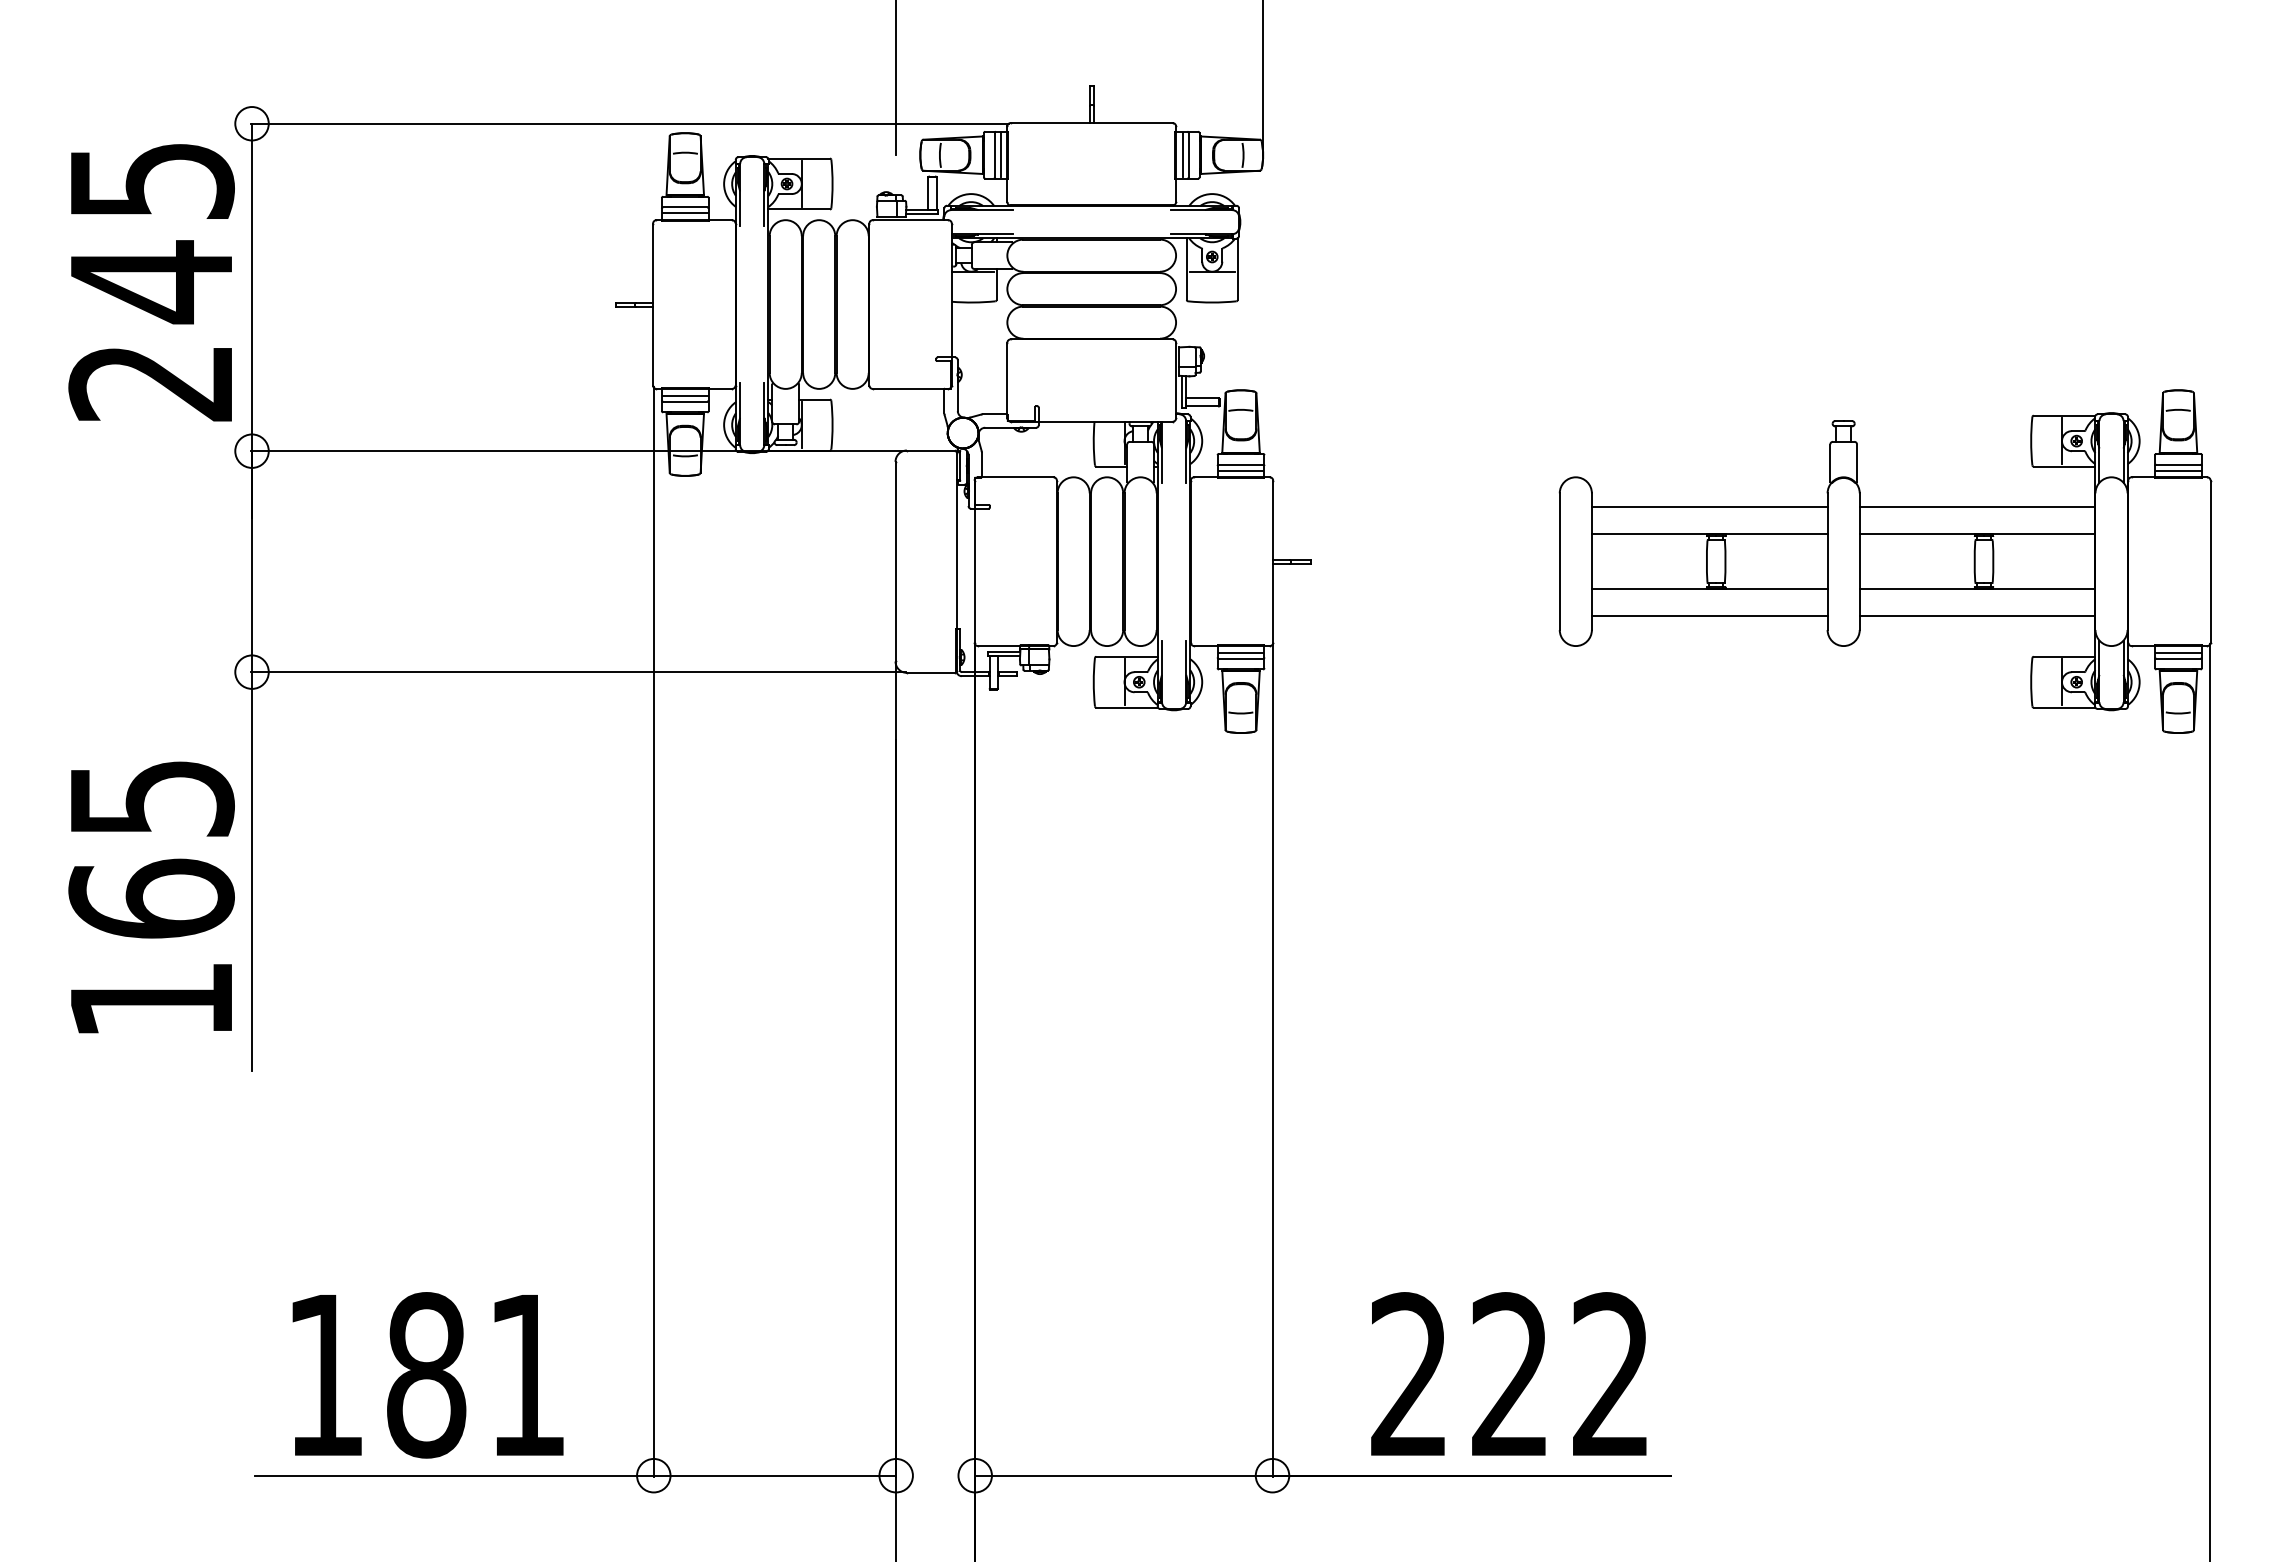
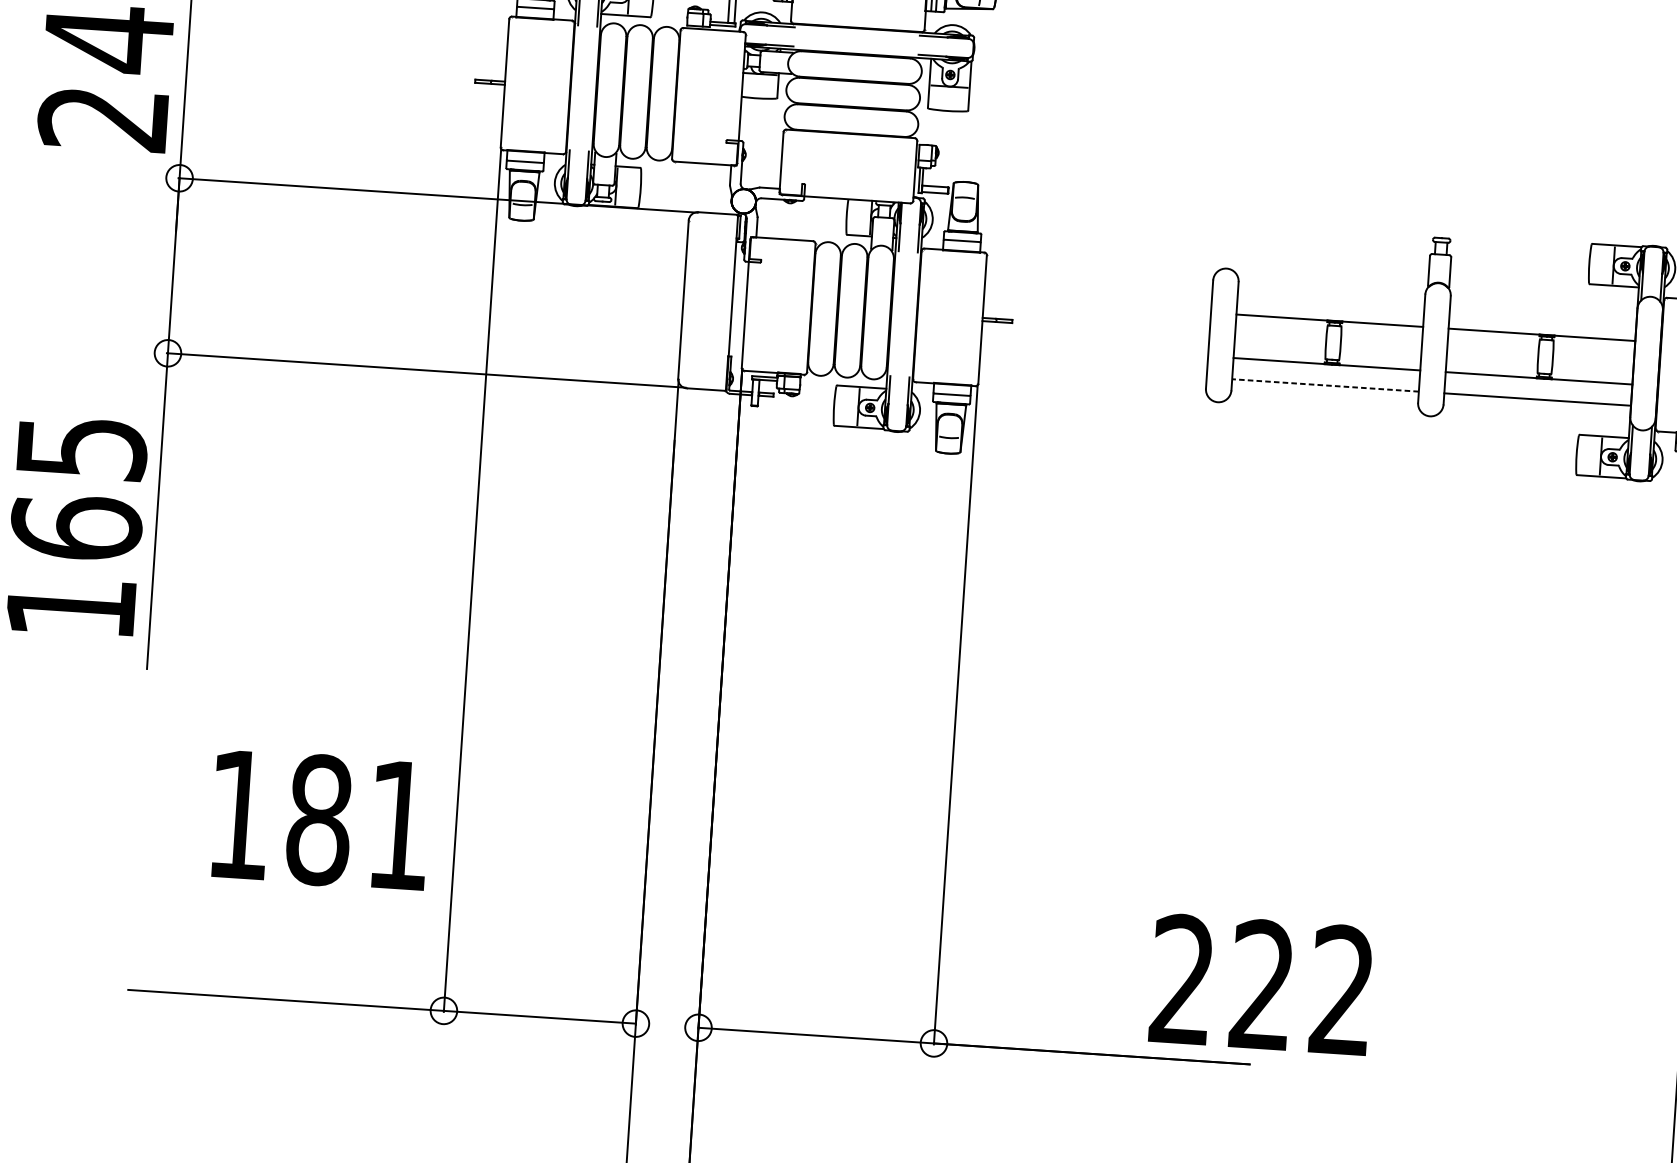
line: (685, 213) -> (535, 12), removed
line: (685, 395) -> (525, 156), removed
line: (1240, 470) -> (961, 245), removed
line: (1709, 507) -> (1331, 299), removed
line: (1977, 507) -> (1543, 313), removed
line: (1709, 615) -> (1325, 385), solid -> dashed
line: (1240, 652) -> (951, 389), removed
text: (1508, 1373) -> (1260, 983), moved
text: (427, 1375) -> (320, 820), moved

